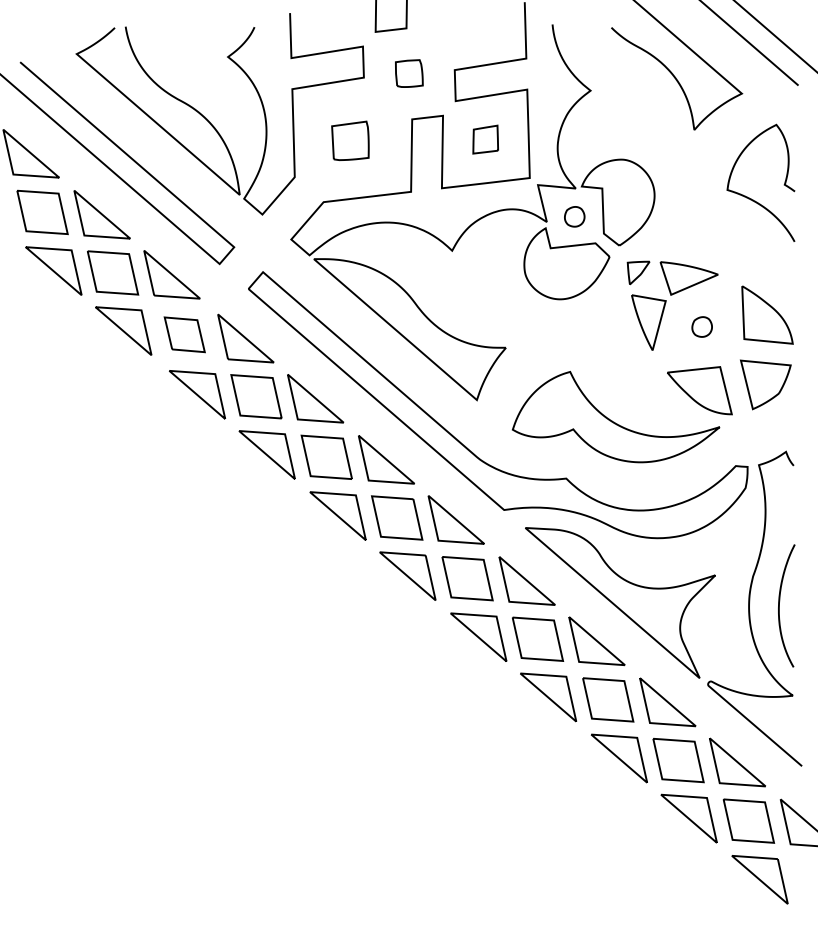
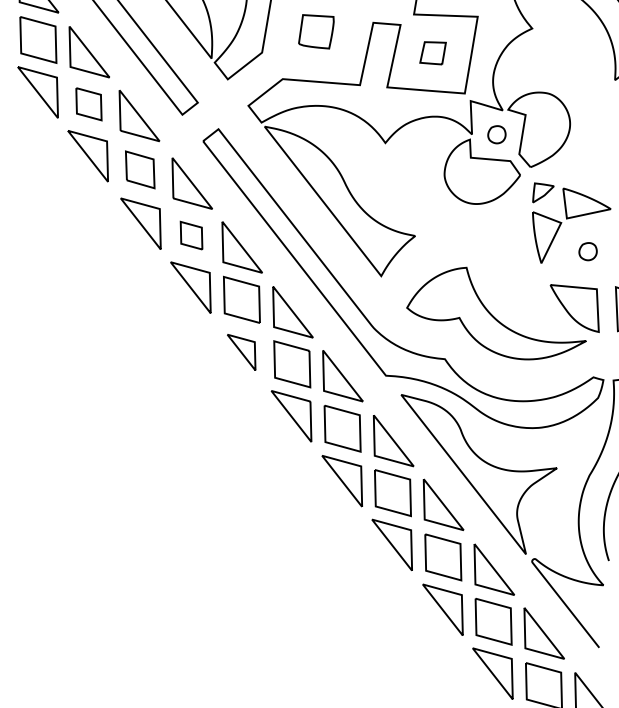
part: (113, 272) -> (89, 103), size x0.7
part: (256, 396) -> (191, 235), size x0.6
part: (337, 515) -> (241, 351), size x0.7

